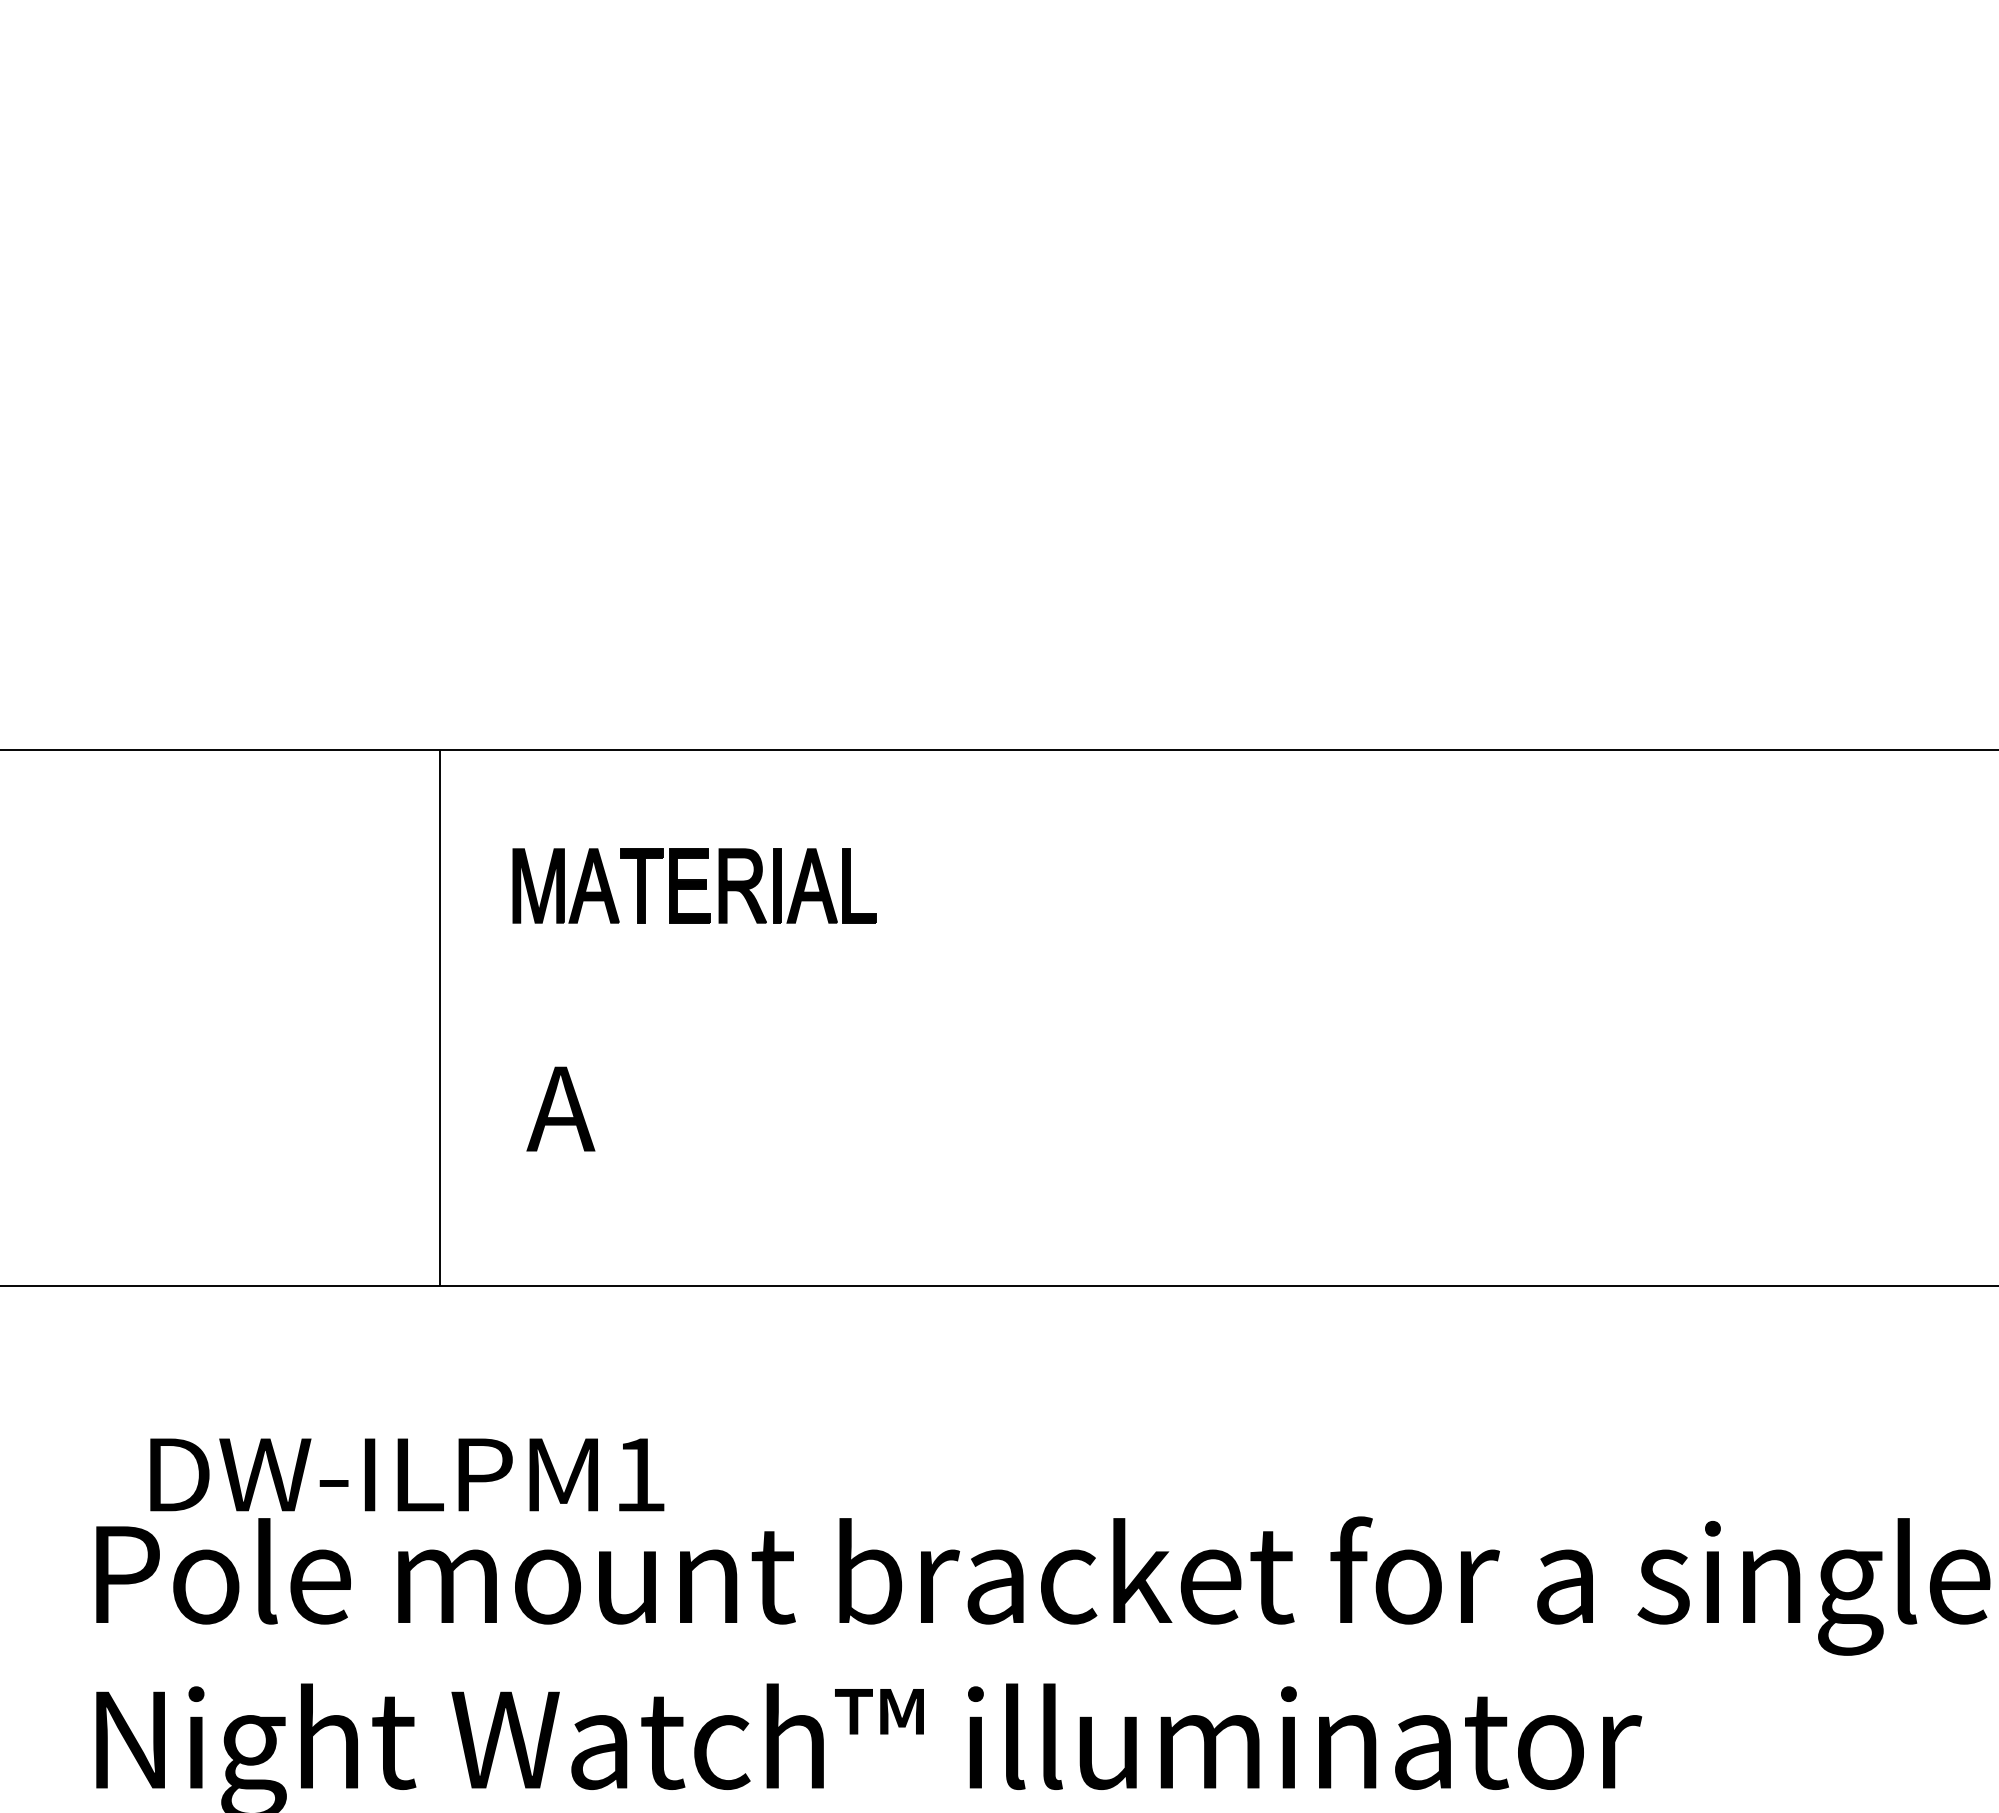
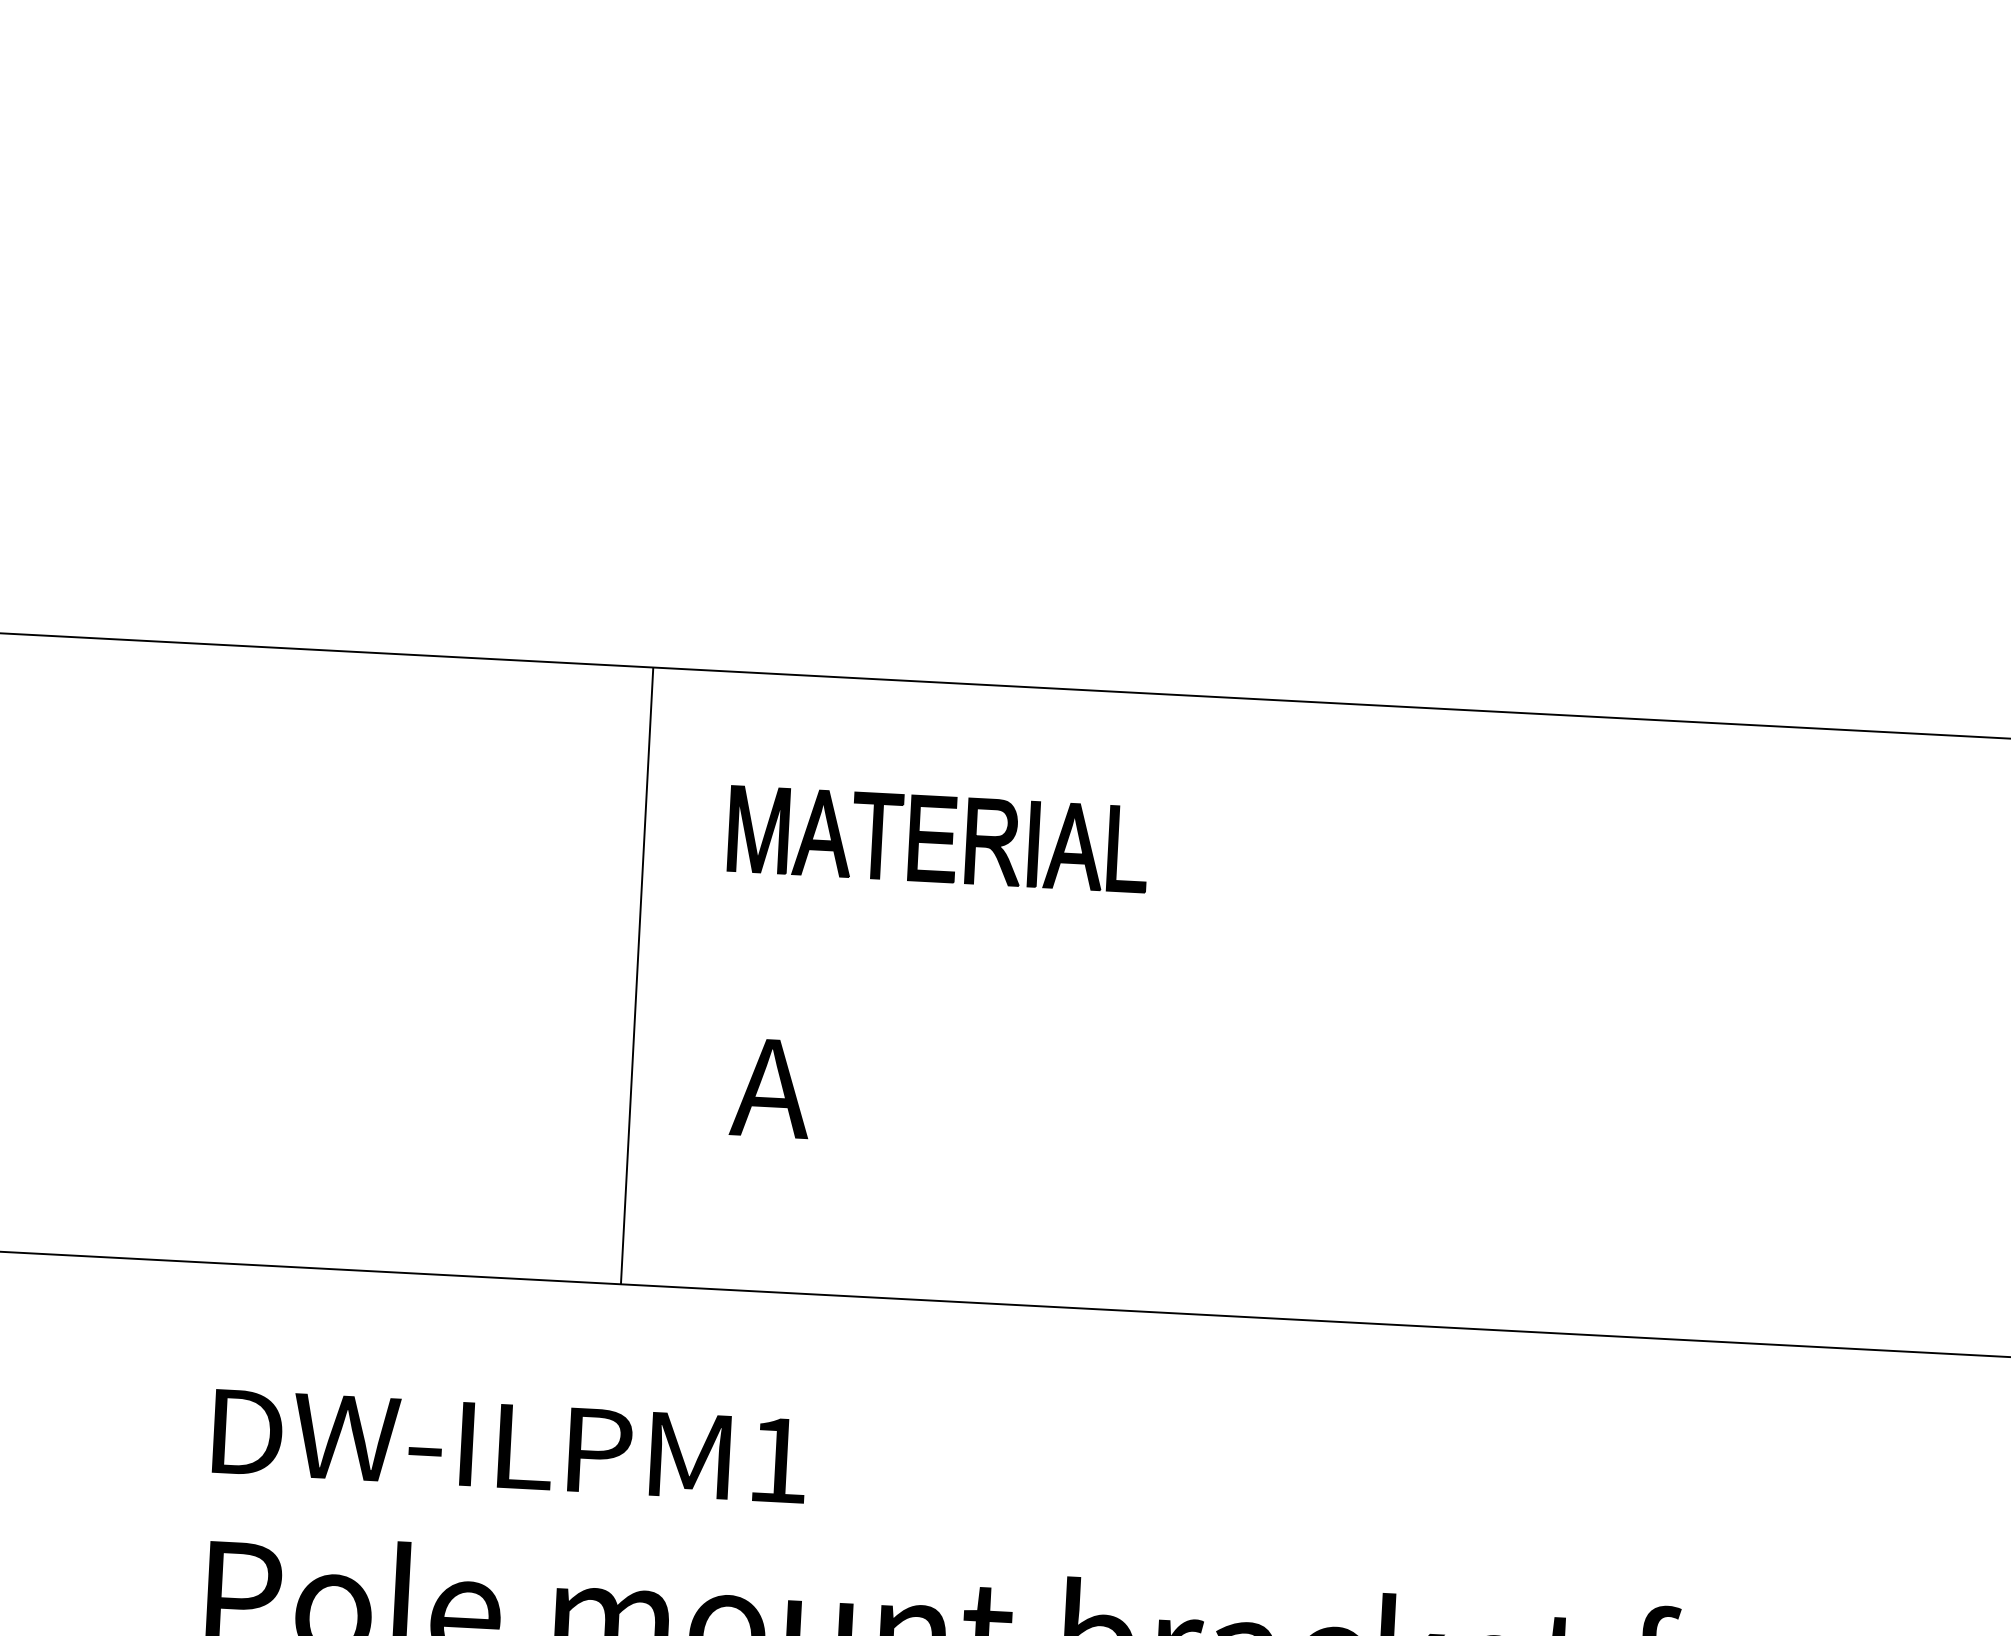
text: (407, 1474) -> (510, 1445), moved

